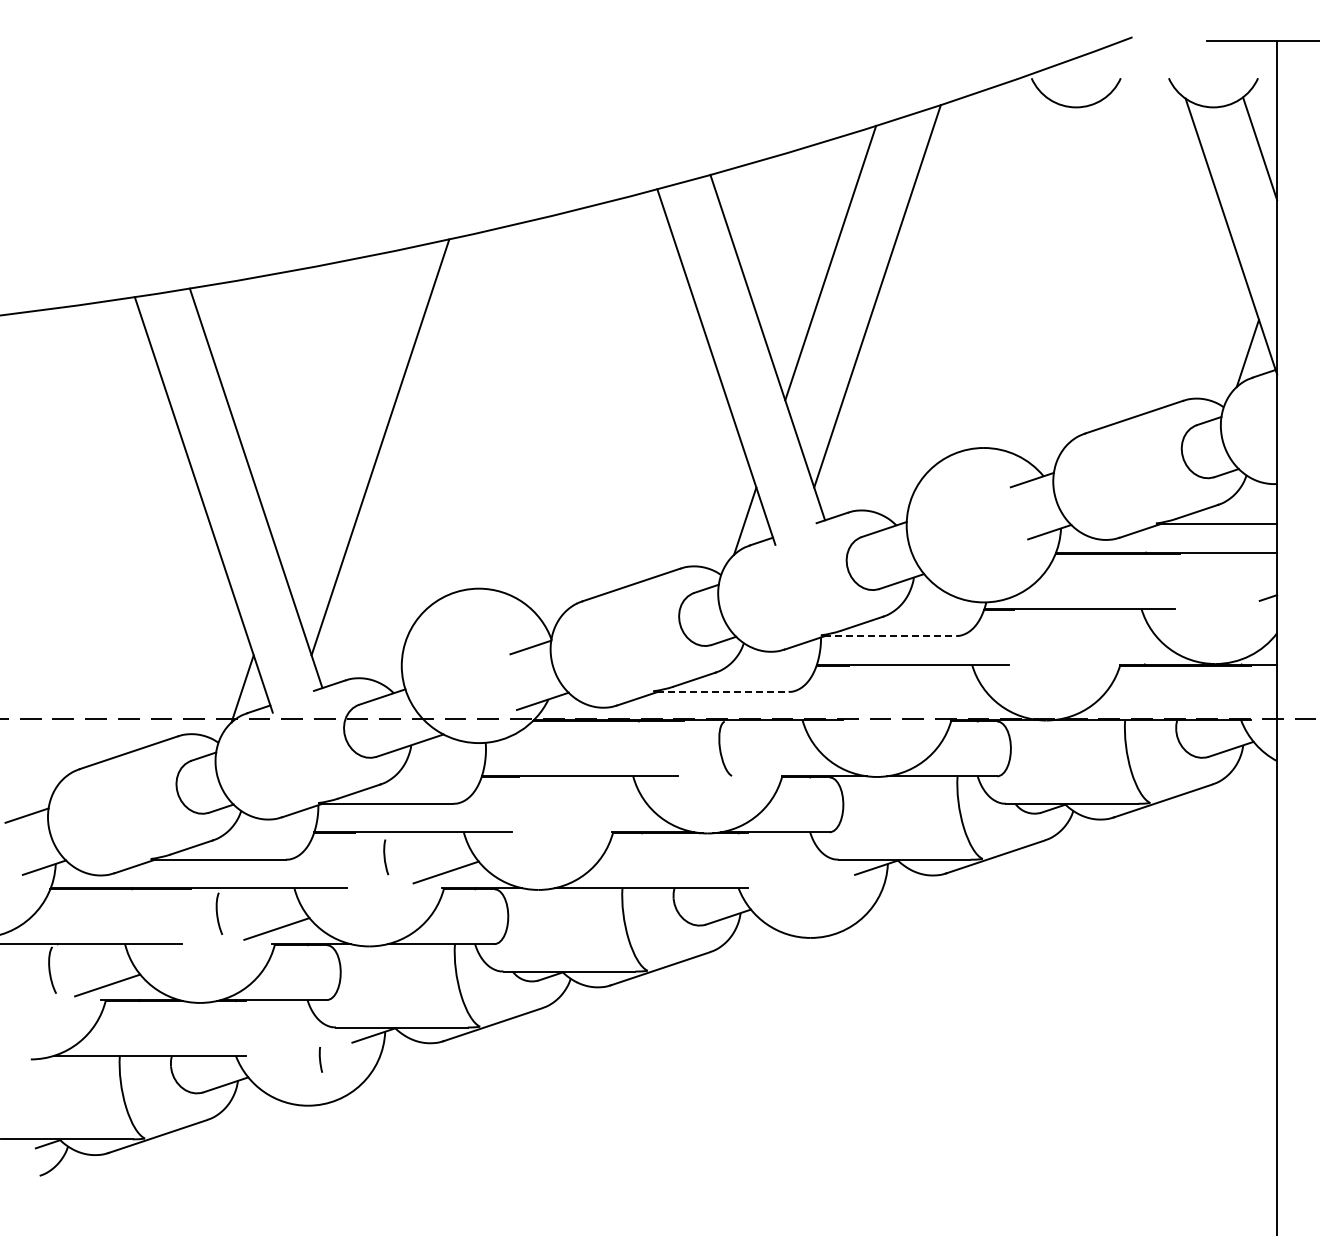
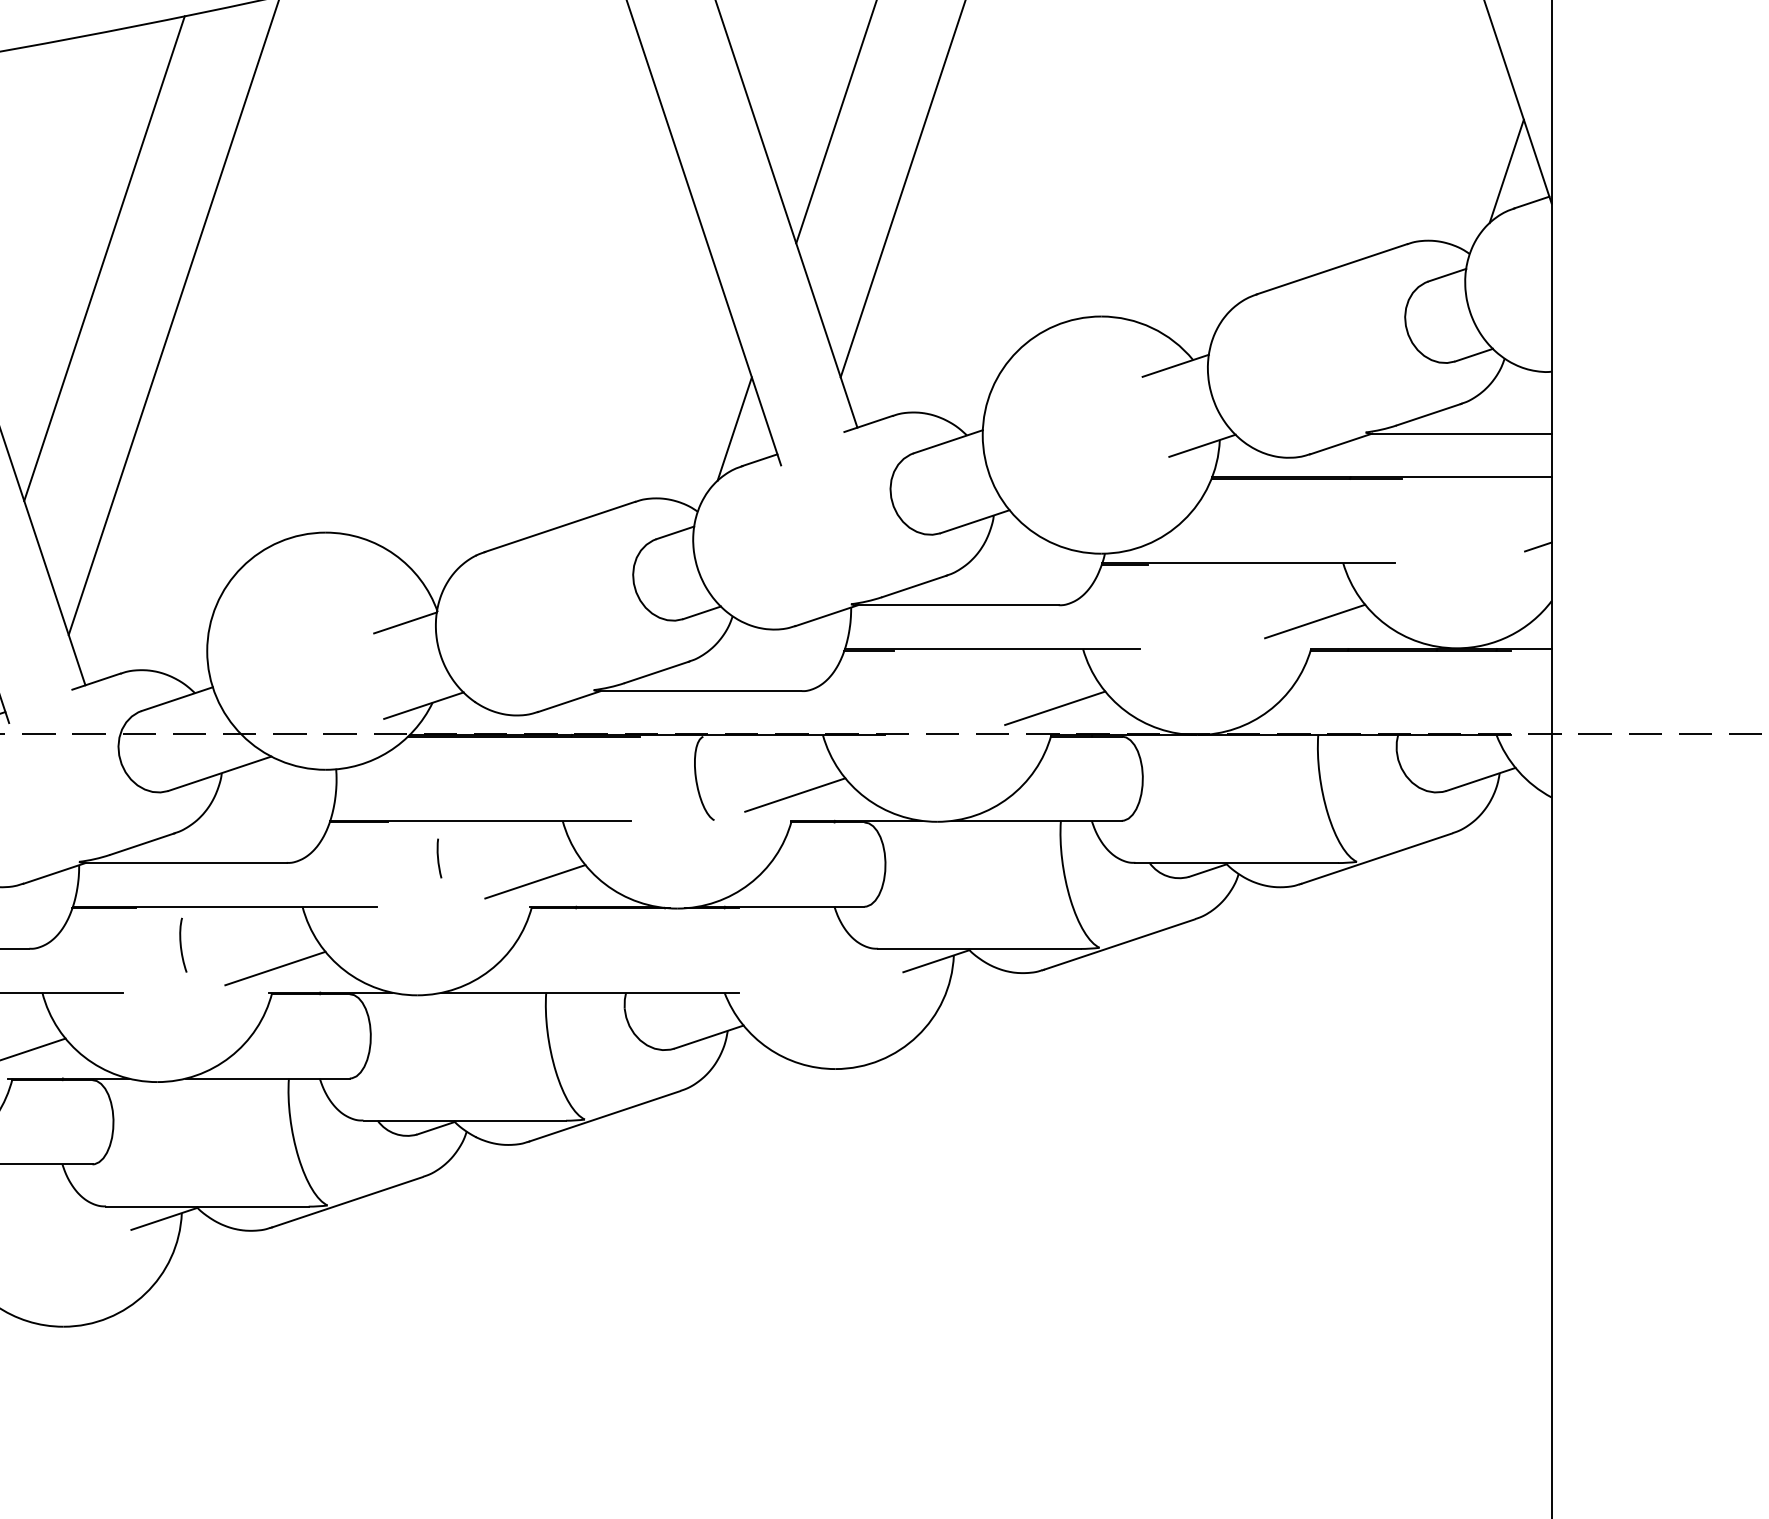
line: (334, 410) -> (103, 258), added
line: (890, 636) -> (957, 606), dashed -> solid
line: (1122, 646) -> (1314, 621), added
line: (722, 691) -> (699, 690), dashed -> solid
line: (953, 702) -> (1054, 707), added
line: (784, 759) -> (795, 794), added
line: (615, 815) -> (535, 880), added
line: (320, 1059) -> (438, 857), moved

